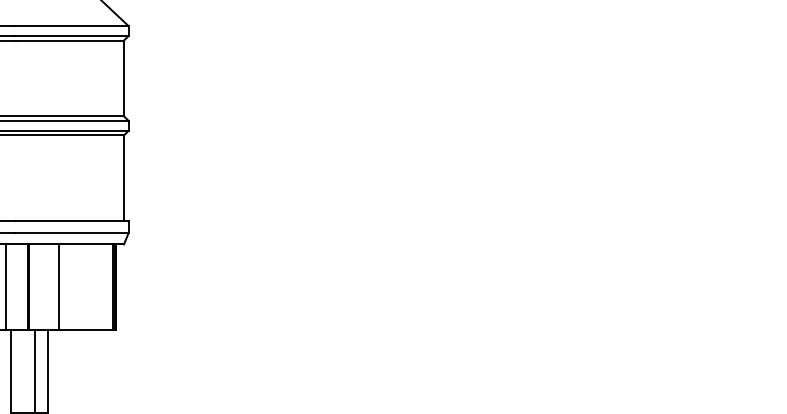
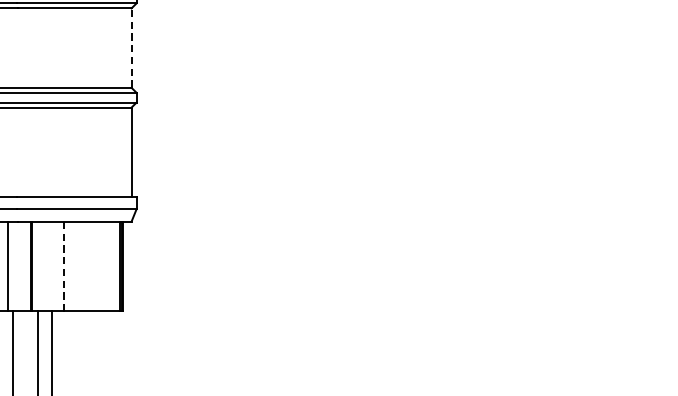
line: (124, 78) -> (132, 48), solid -> dashed
line: (59, 287) -> (63, 266), solid -> dashed

